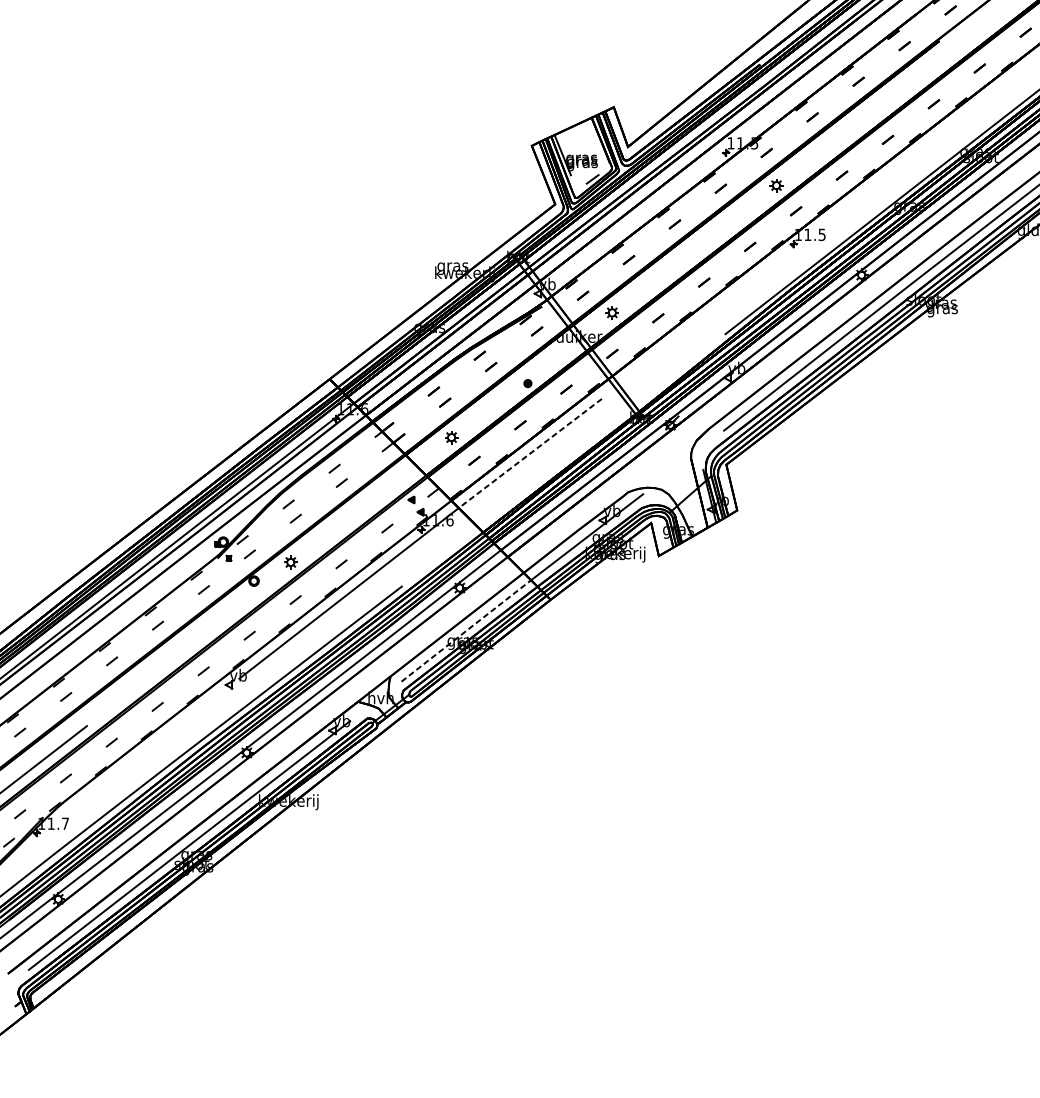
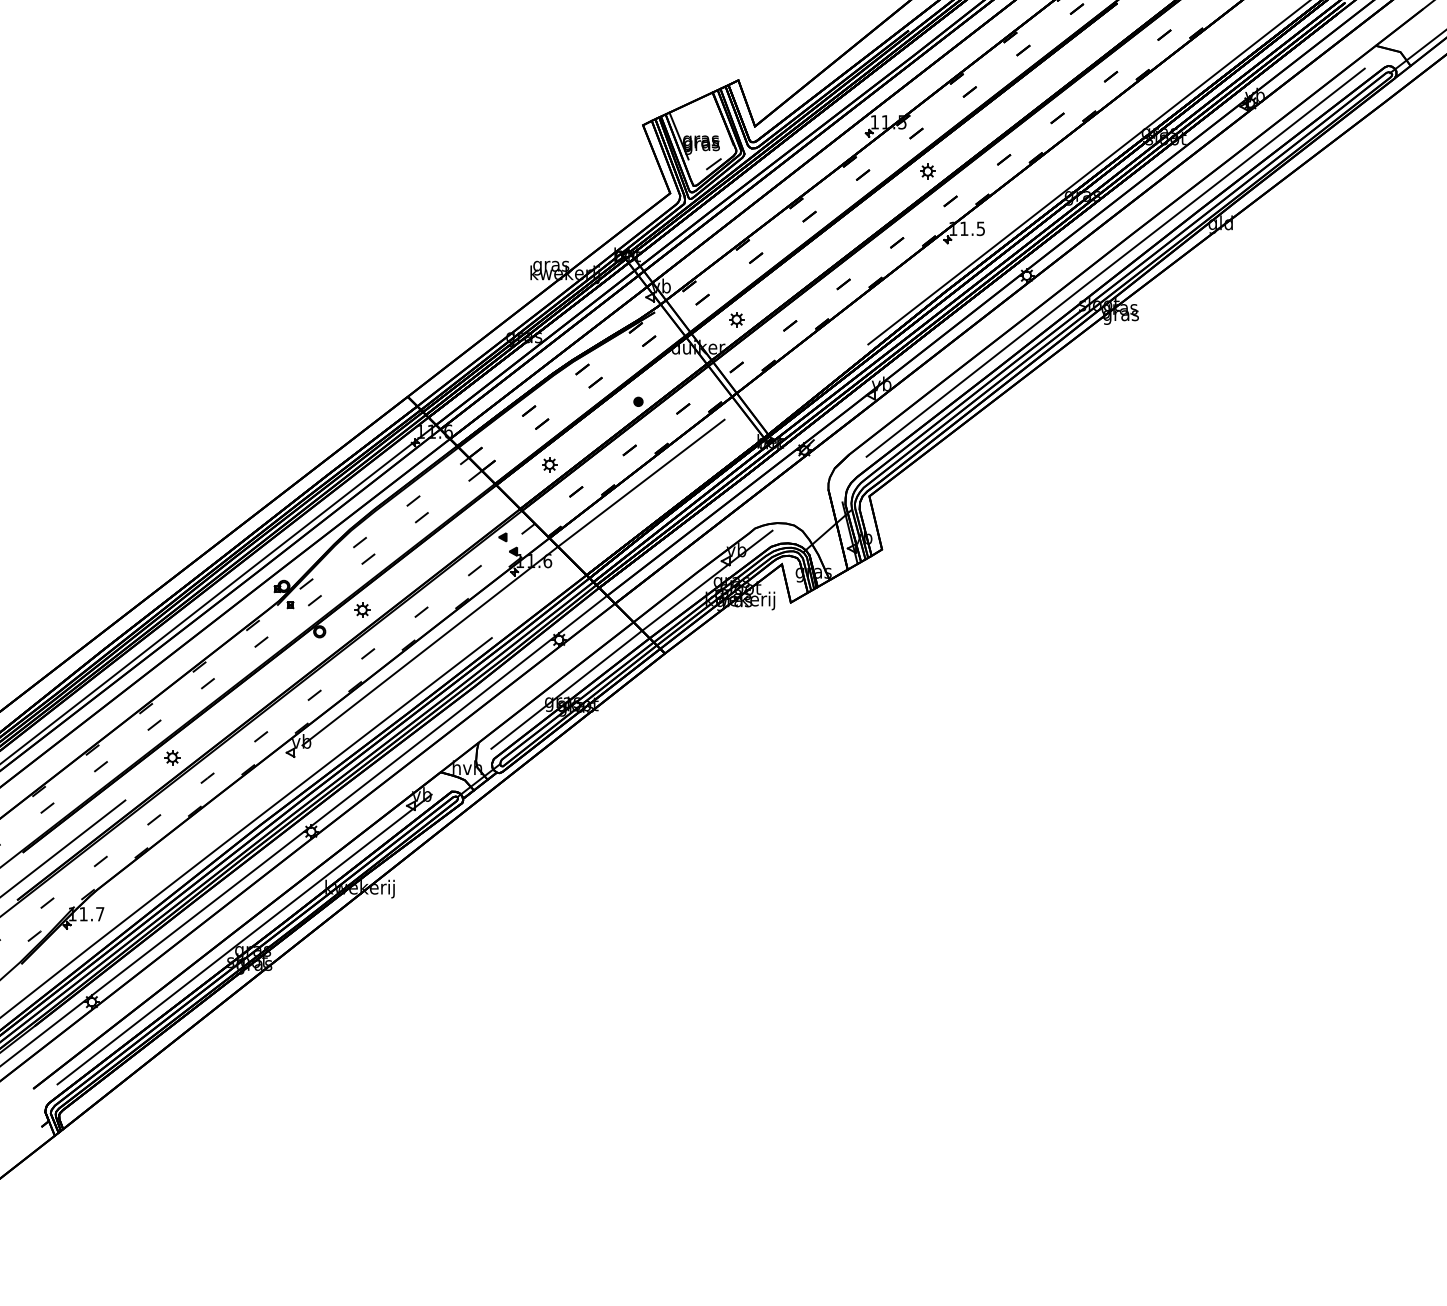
line: (530, 453) -> (641, 483), dashed -> solid
line: (466, 630) -> (566, 689), dashed -> solid
part: (127, 689) -> (172, 757), added

